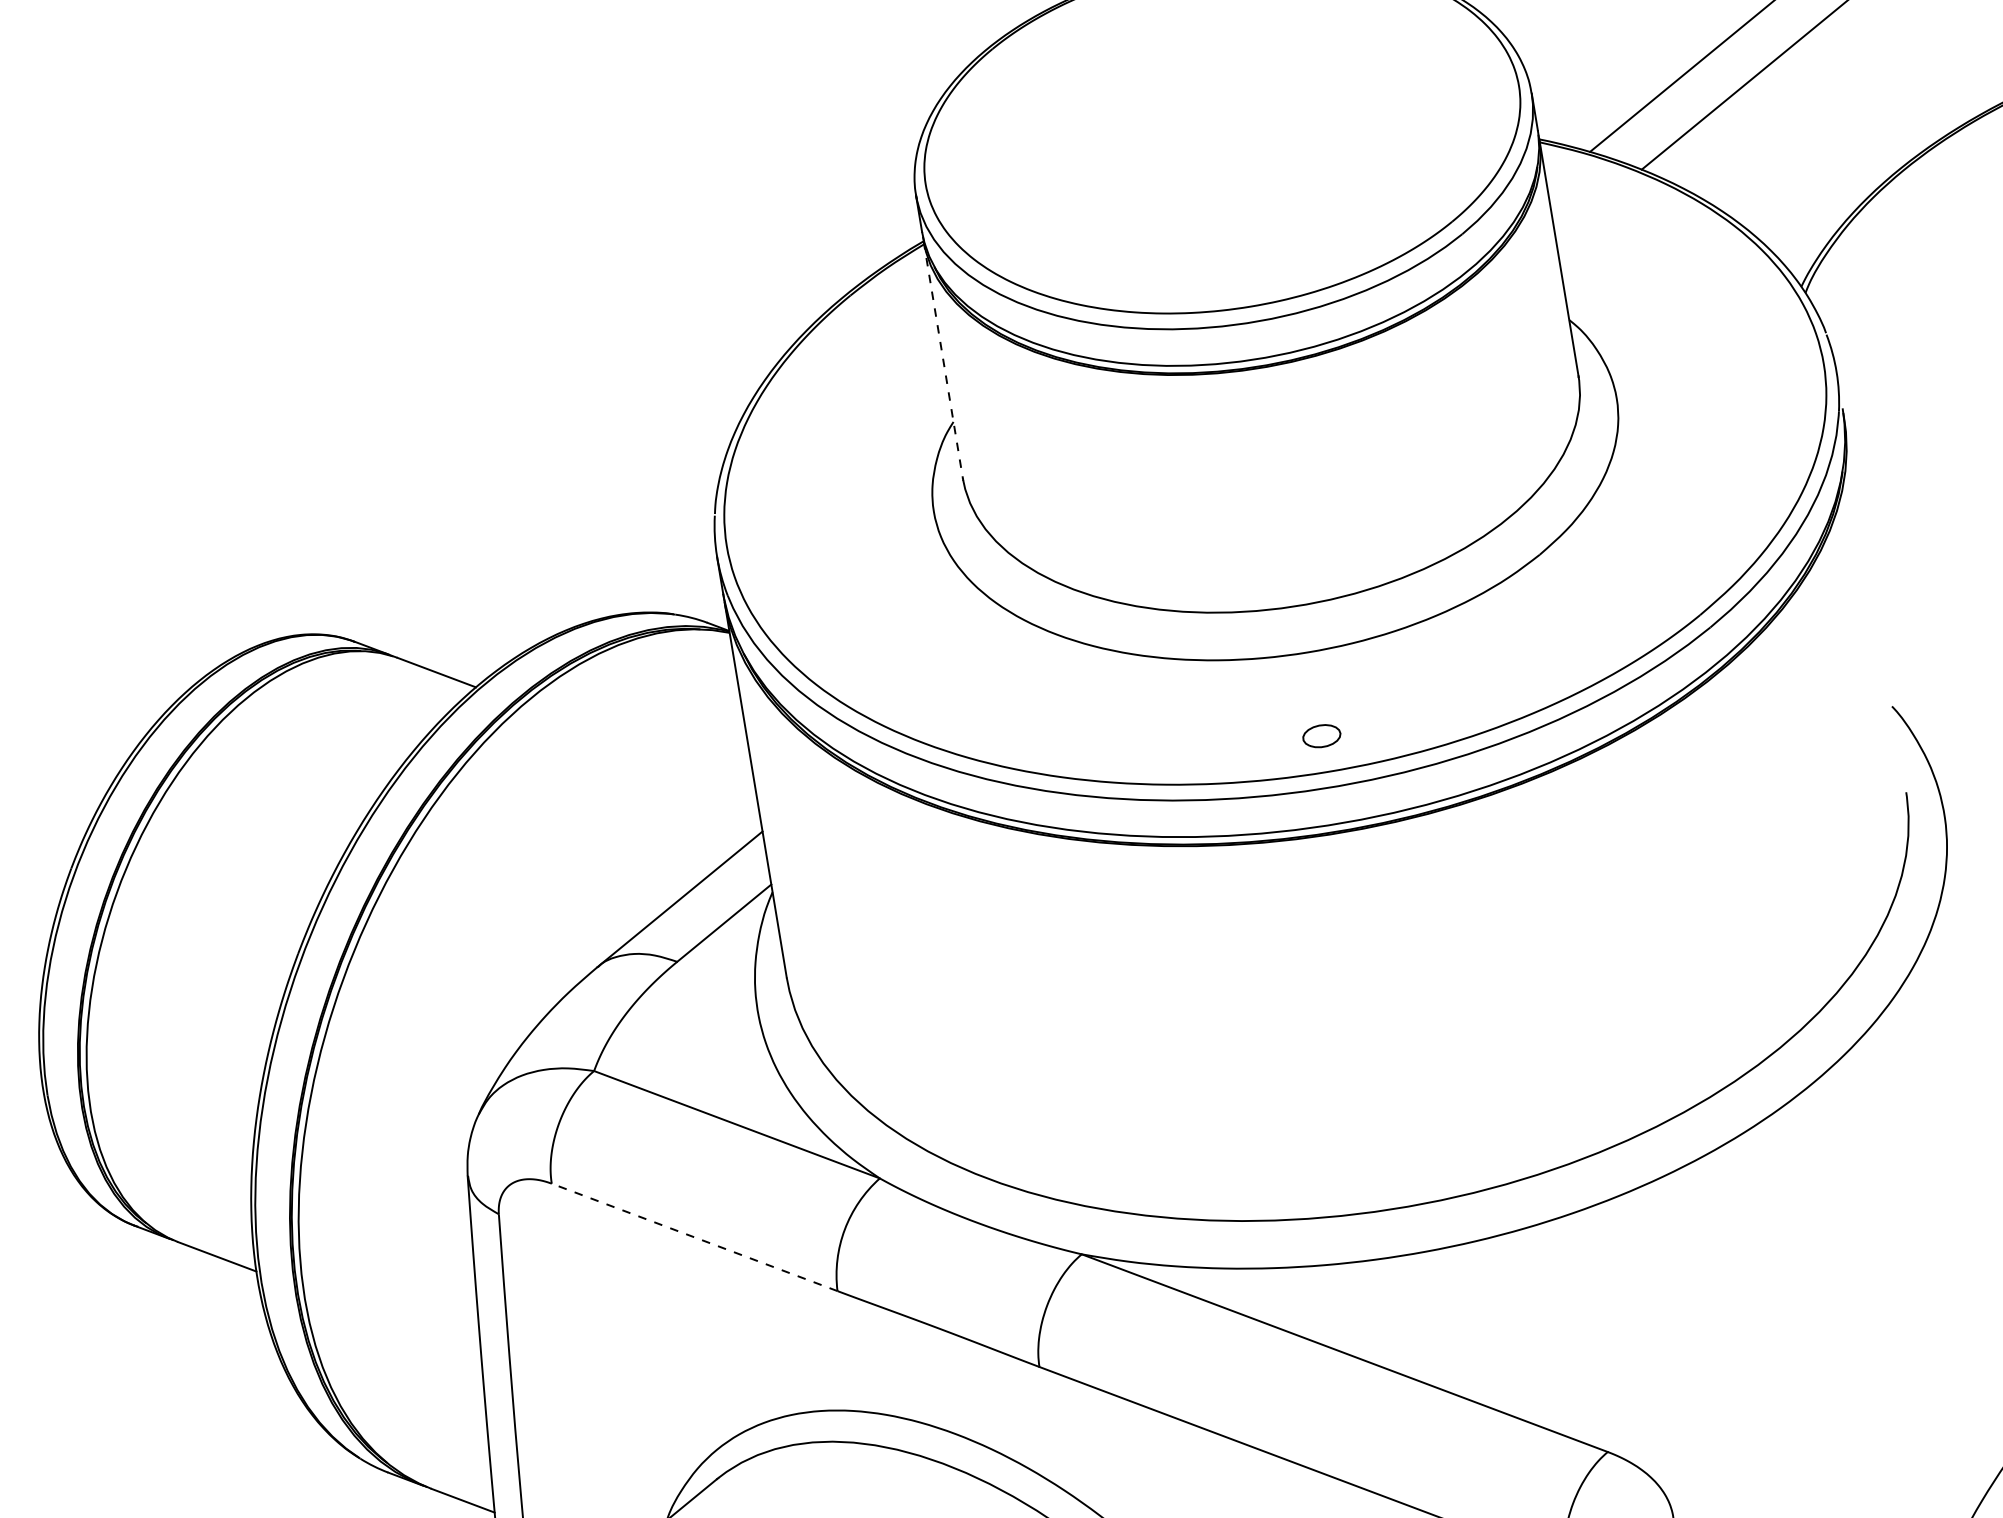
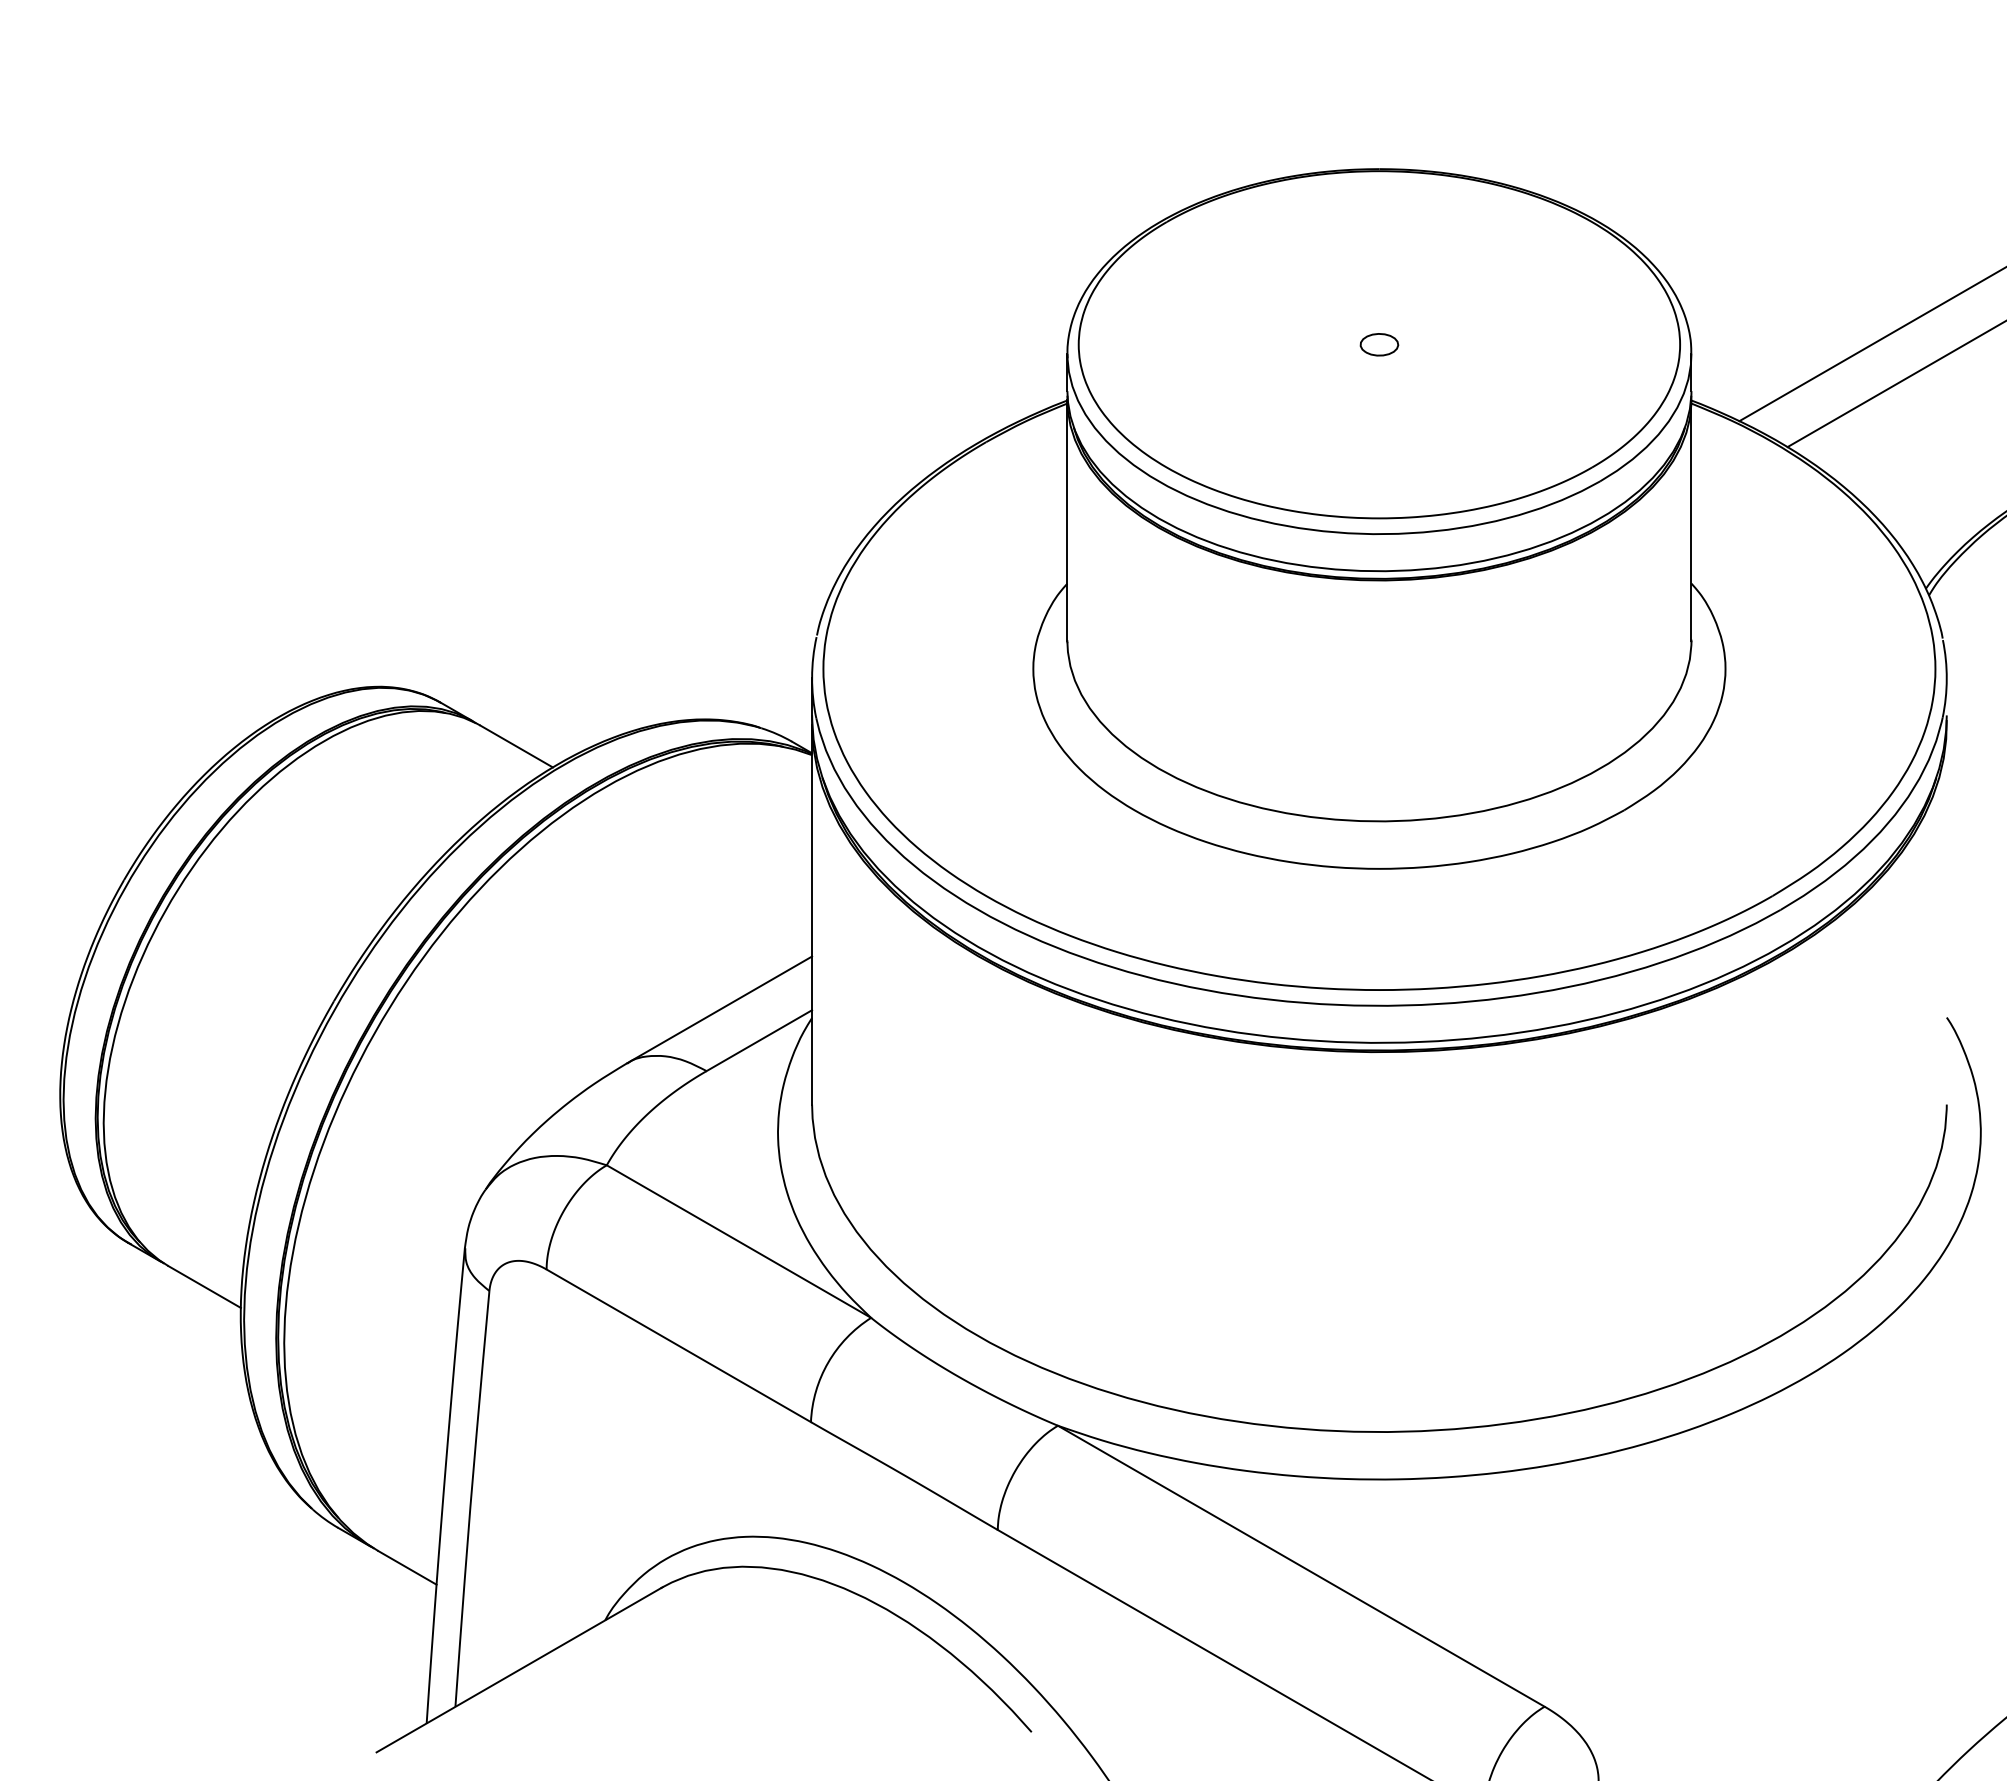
line: (943, 360) -> (1067, 521), dashed -> solid
part: (1321, 735) -> (1379, 344), moved
line: (694, 1237) -> (678, 1345), dashed -> solid

